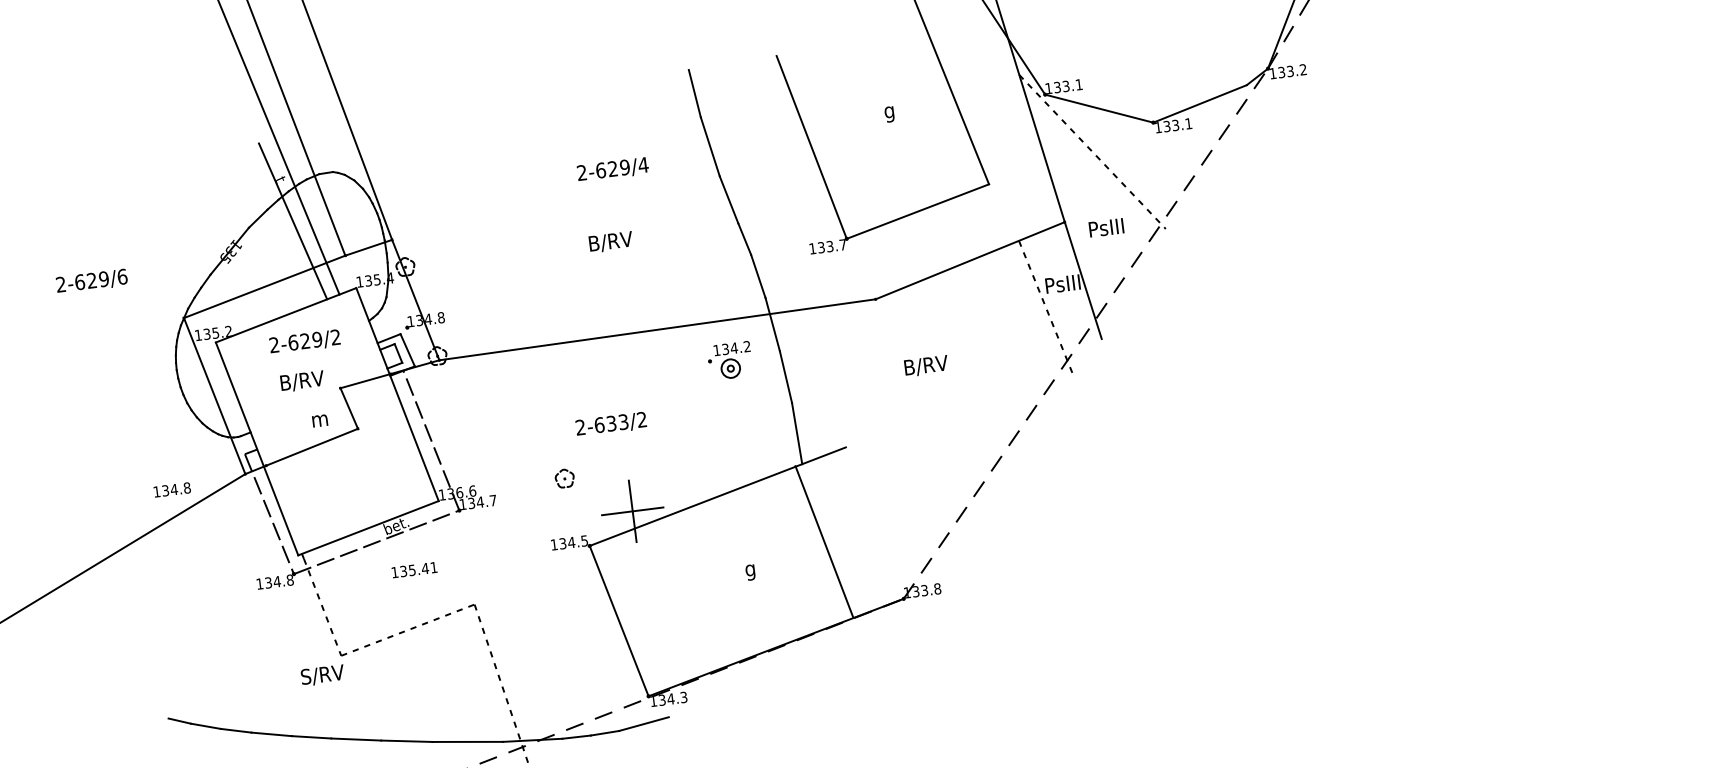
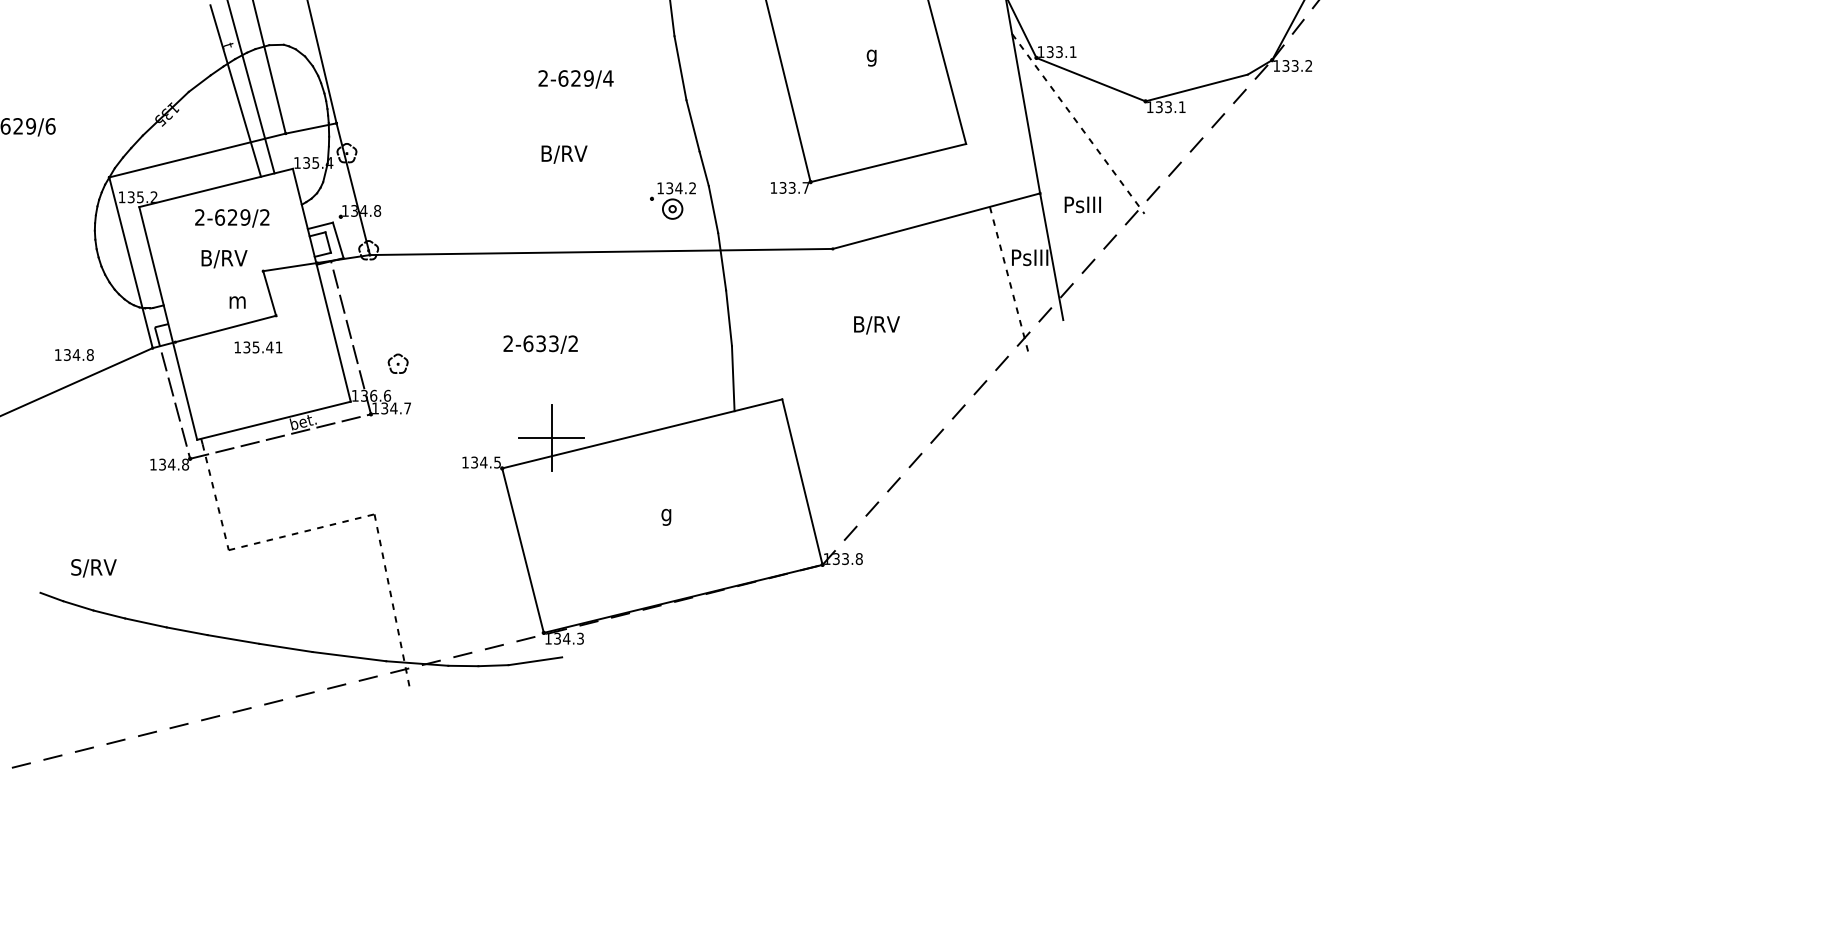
part: (729, 360) -> (672, 200), moved
part: (564, 478) -> (397, 363), moved
line: (824, 541) -> (802, 481), moved
text: (414, 570) -> (258, 347), moved
text: (322, 675) -> (93, 568), moved

